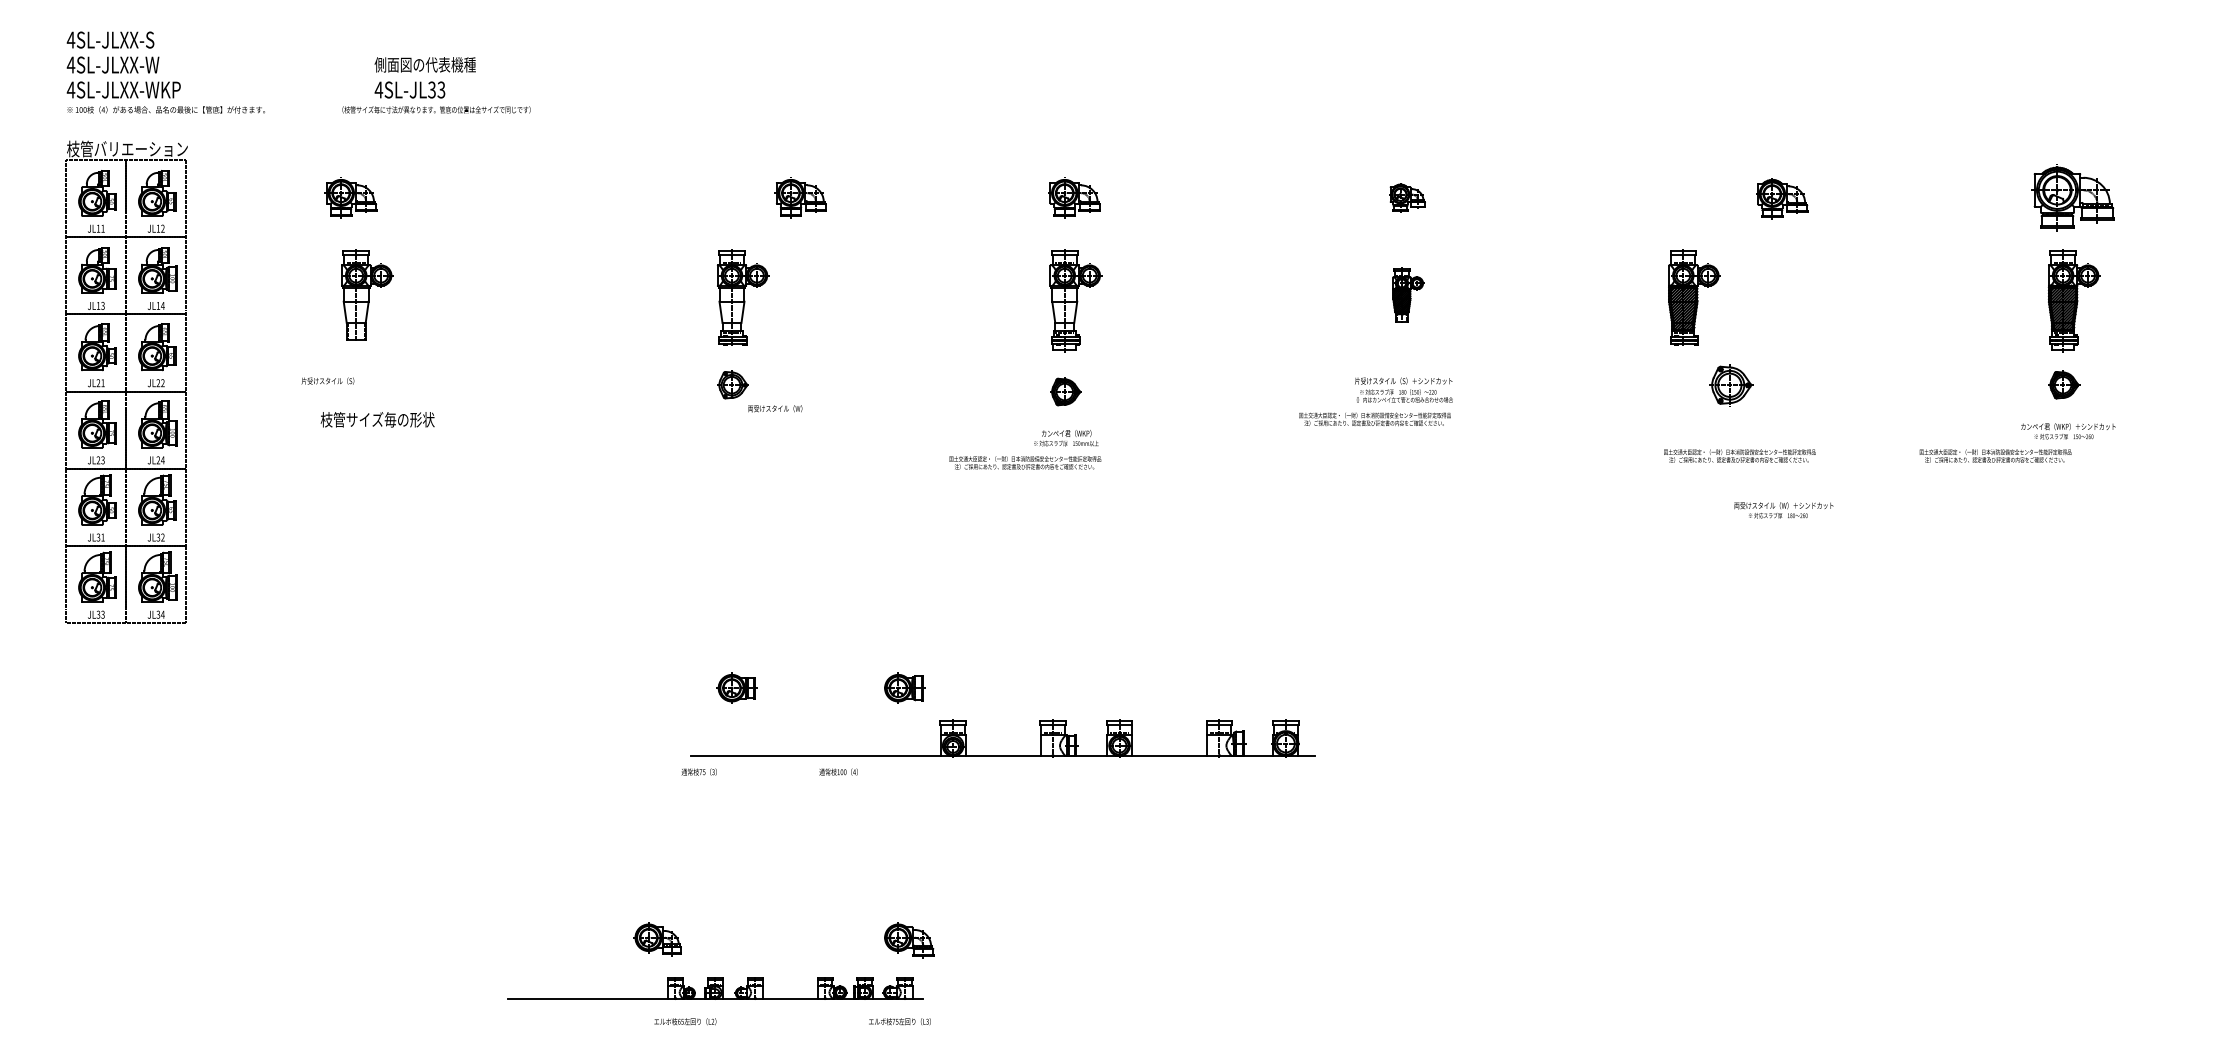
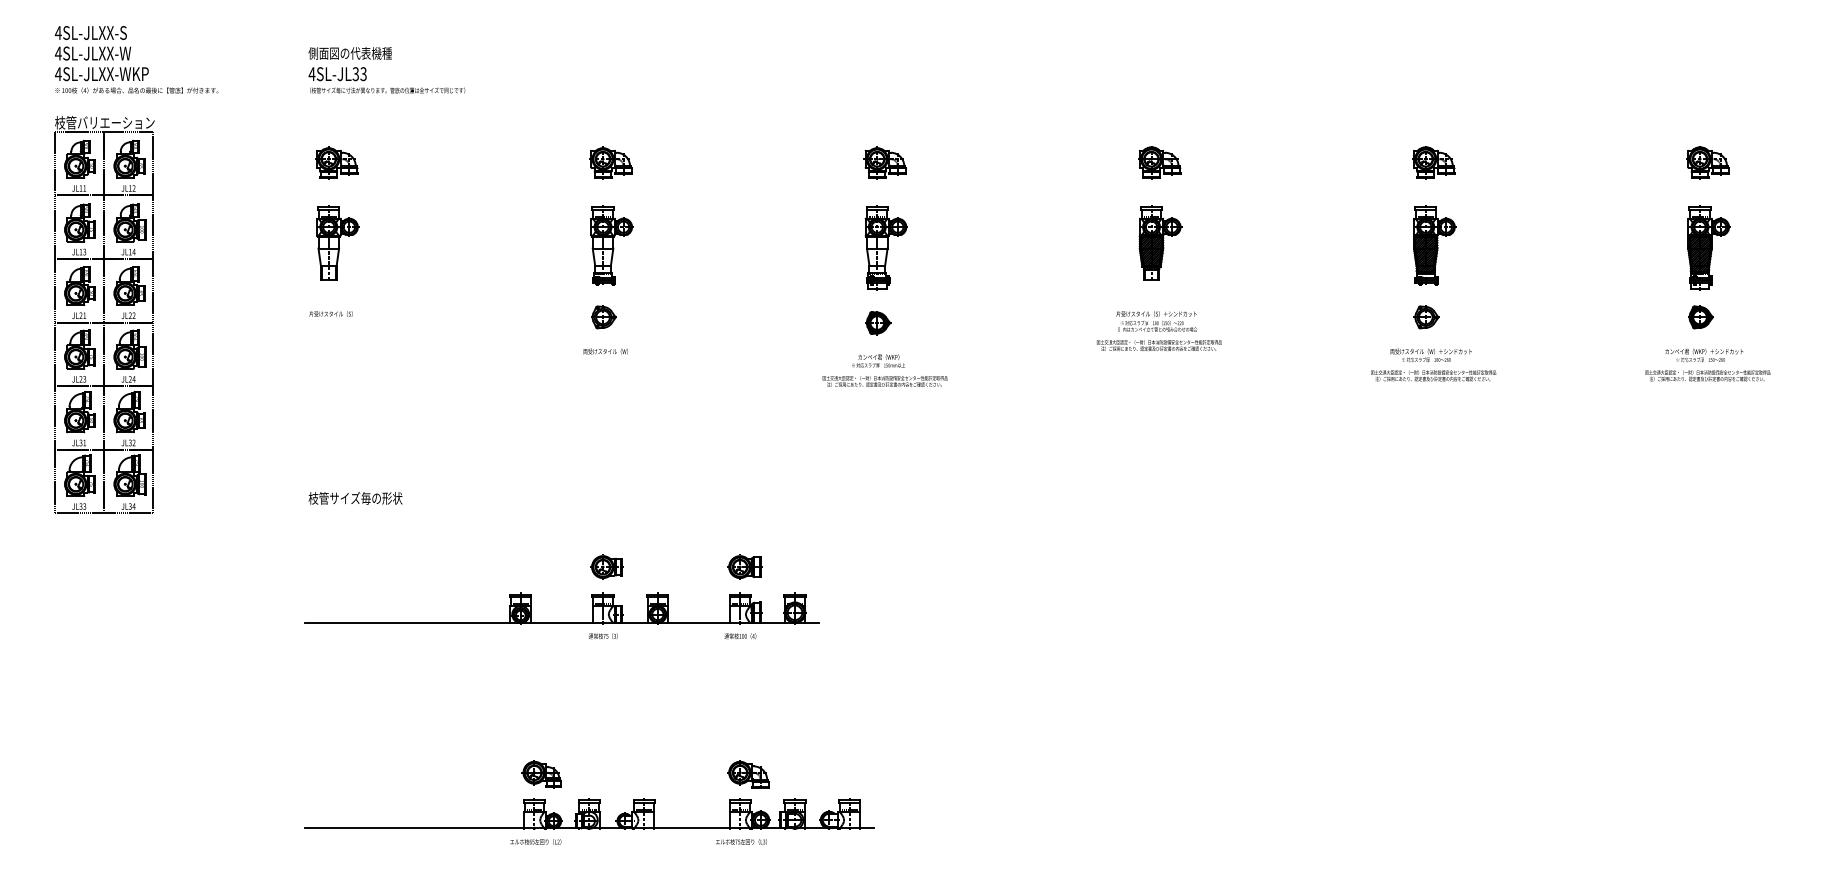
text: (436, 109) -> (387, 90), moved
part: (350, 197) -> (336, 162), moved
part: (800, 197) -> (610, 162), moved
part: (1407, 197) -> (1159, 162), size x1.43
part: (2072, 197) -> (1707, 162), size x0.62
part: (1782, 198) -> (1434, 162), moved
part: (367, 294) -> (338, 242), moved
part: (1408, 294) -> (1160, 242), size x1.67
part: (1694, 297) -> (1434, 245), moved
text: (327, 380) -> (330, 313), moved
part: (1731, 384) -> (1426, 316), size x0.71
text: (775, 408) -> (605, 351), moved
text: (377, 419) -> (355, 498), moved
text: (1374, 419) -> (1158, 345), moved
text: (1995, 455) -> (1707, 375), moved
text: (1025, 462) -> (885, 381), moved
text: (1783, 510) -> (1430, 355), moved
part: (1002, 755) -> (561, 622), moved
text: (698, 771) -> (602, 635), moved
text: (838, 771) -> (740, 635), moved
part: (715, 988) -> (589, 814), size x1.67
text: (685, 1021) -> (535, 841), moved

